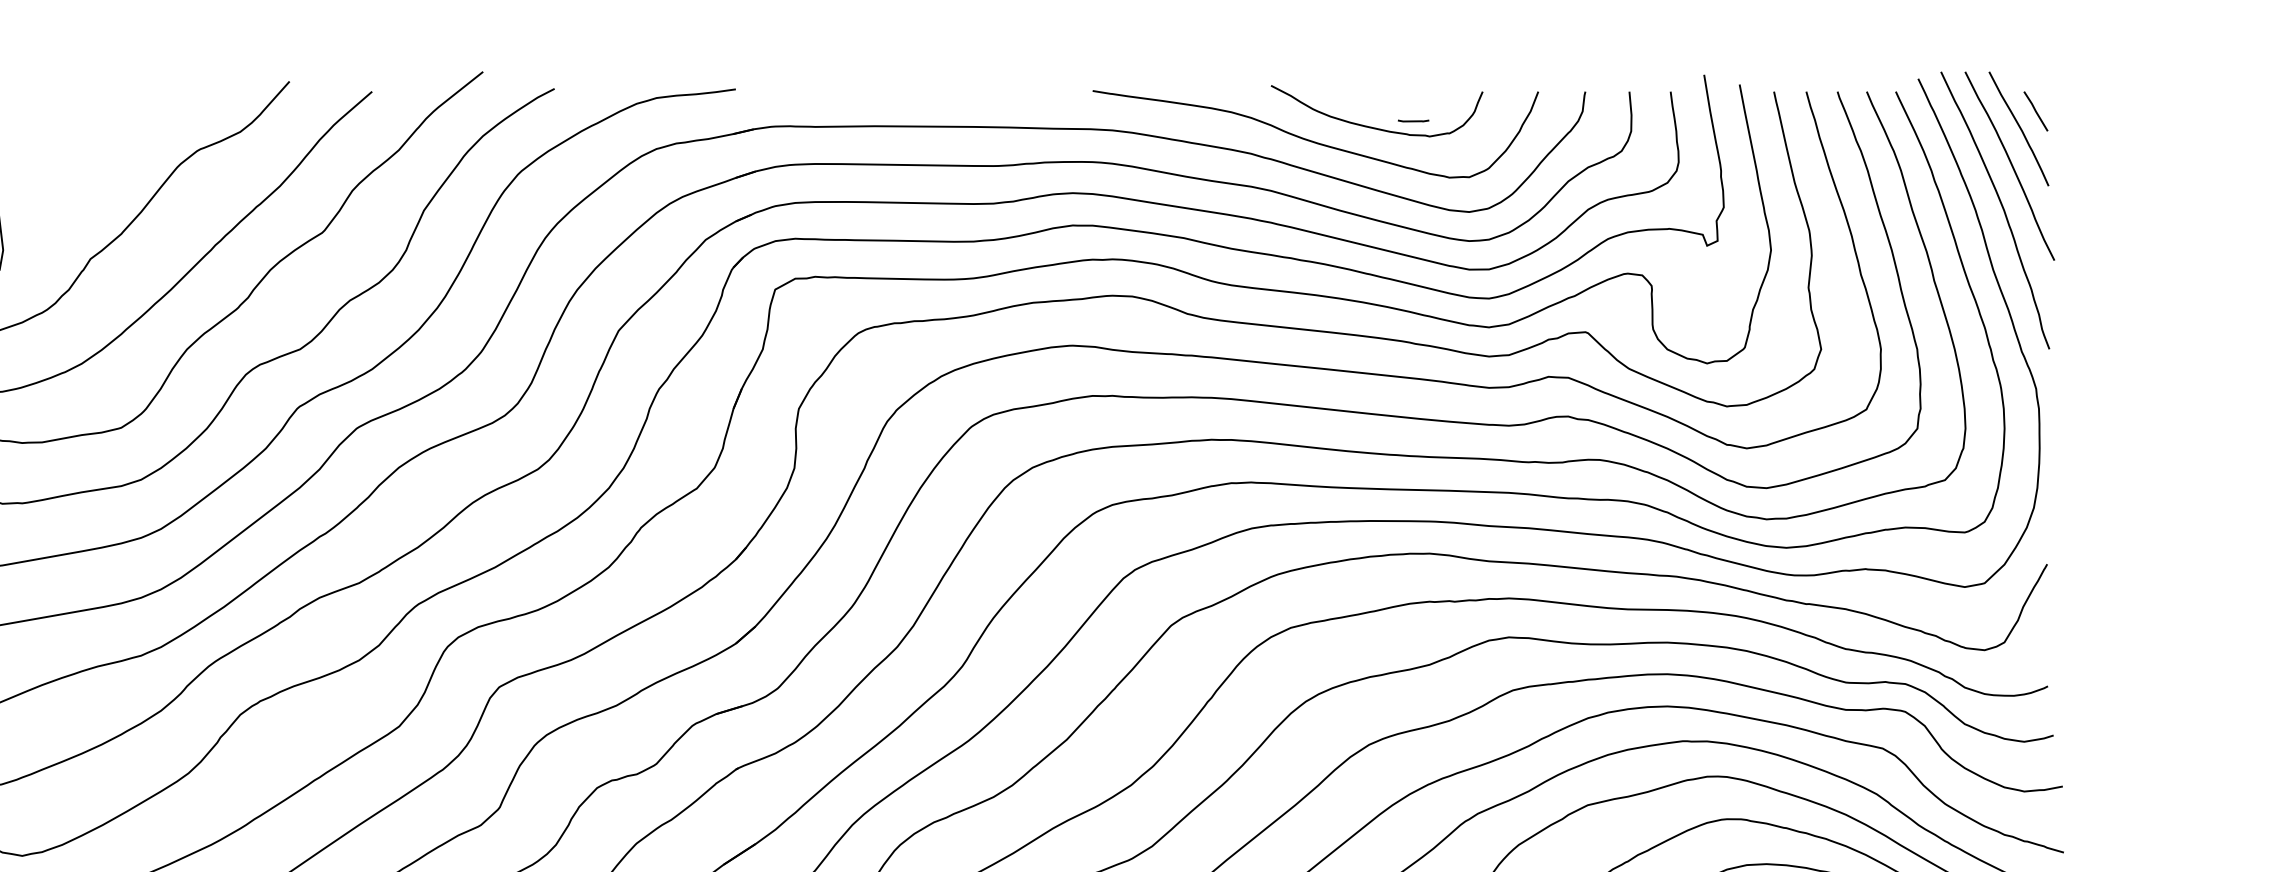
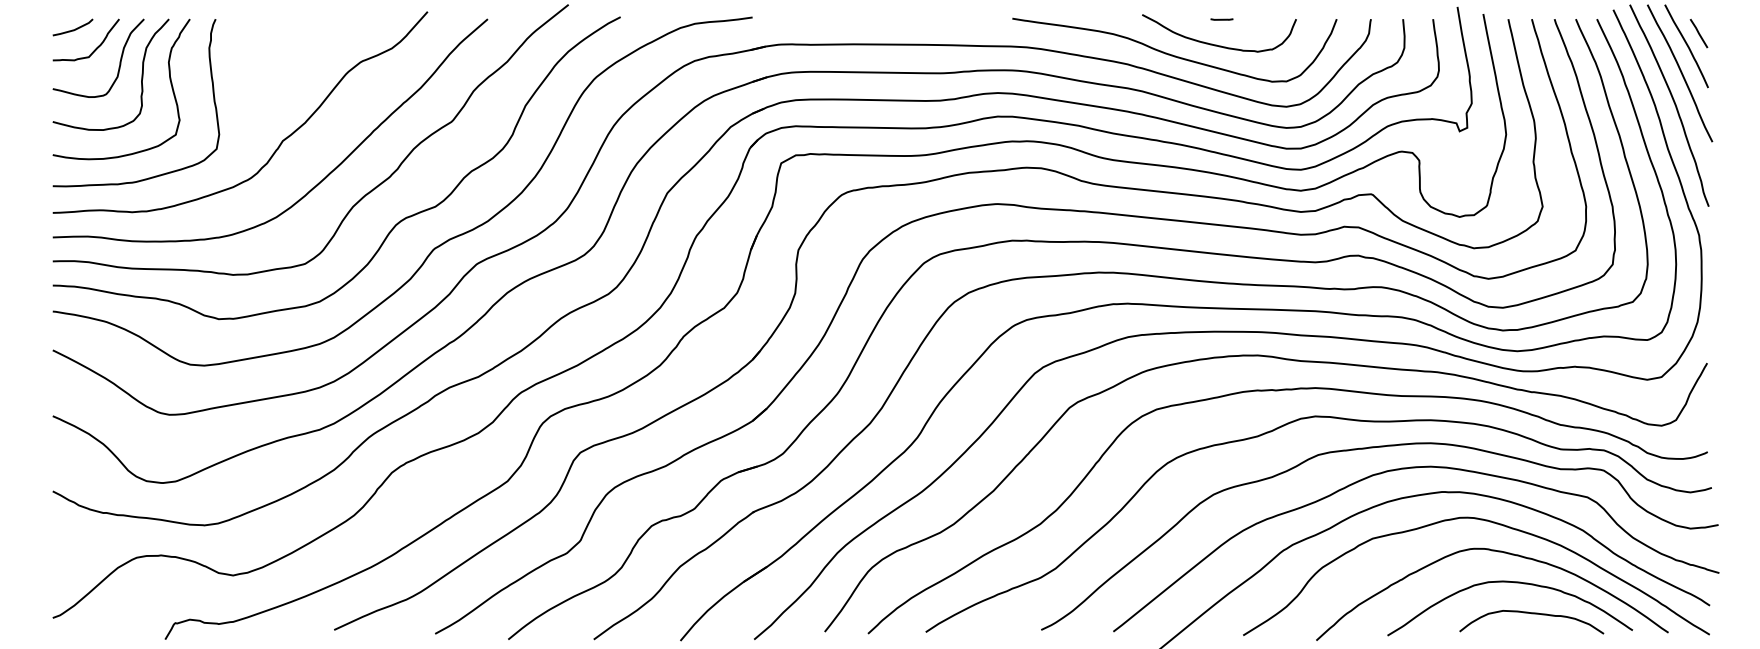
line: (1412, 120) -> (1221, 19), moved

